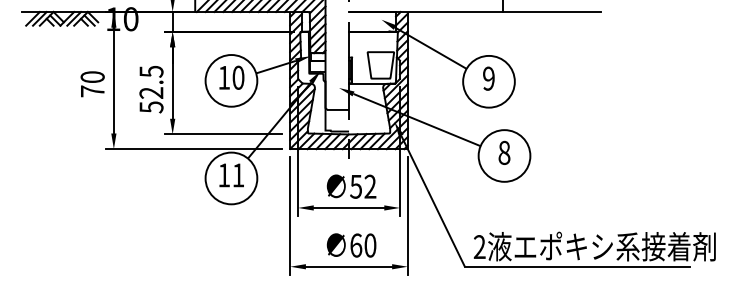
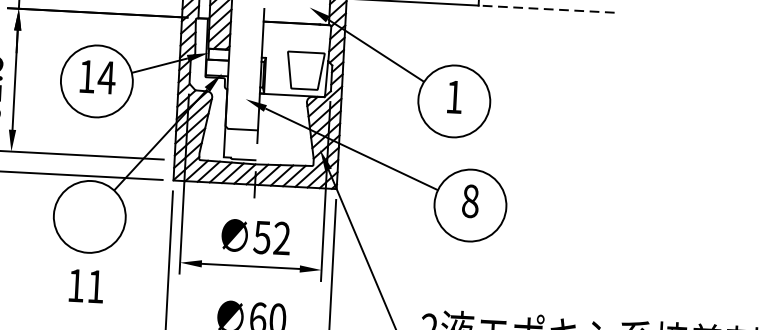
line: (551, 12) -> (546, 9), solid -> dashed
text: (238, 77) -> (106, 77), 10 -> 14
text: (488, 78) -> (453, 96), 9 -> 1
text: (231, 175) -> (86, 286), moved

